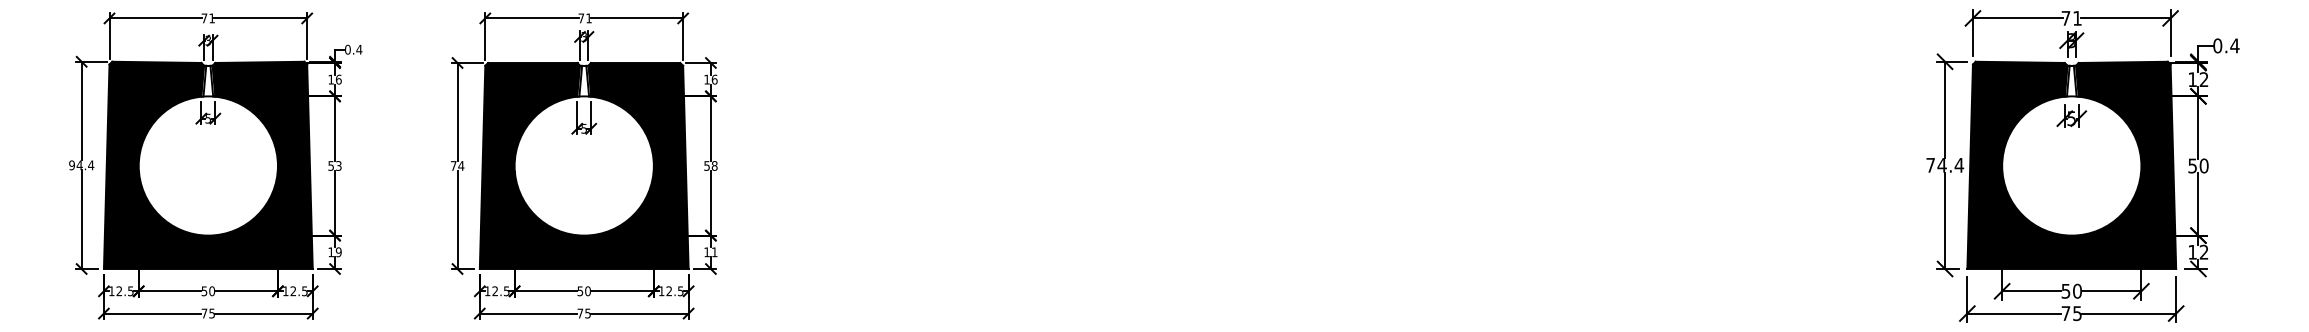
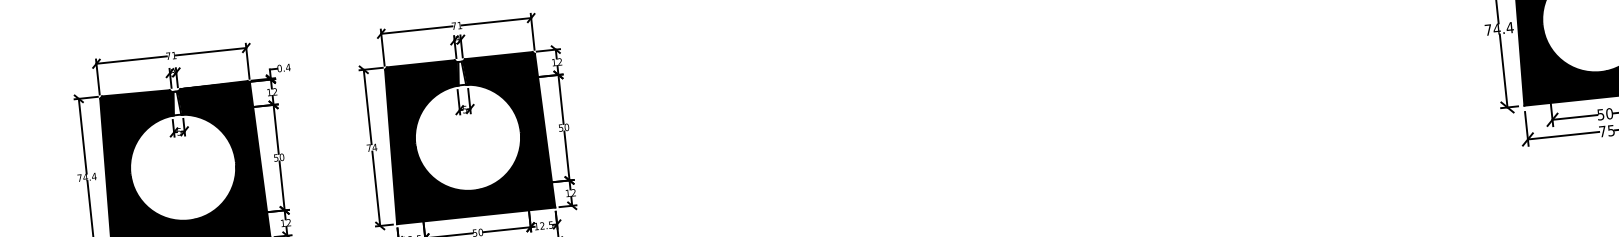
text: (338, 79) -> (274, 91), 16 -> 12
text: (714, 79) -> (559, 61), 16 -> 12
text: (71, 165) -> (79, 178), 94.4 -> 74.4
text: (338, 165) -> (281, 156), 53 -> 50
text: (714, 165) -> (566, 127), 58 -> 50
text: (714, 251) -> (573, 192), 11 -> 12
text: (338, 252) -> (288, 222), 19 -> 12

